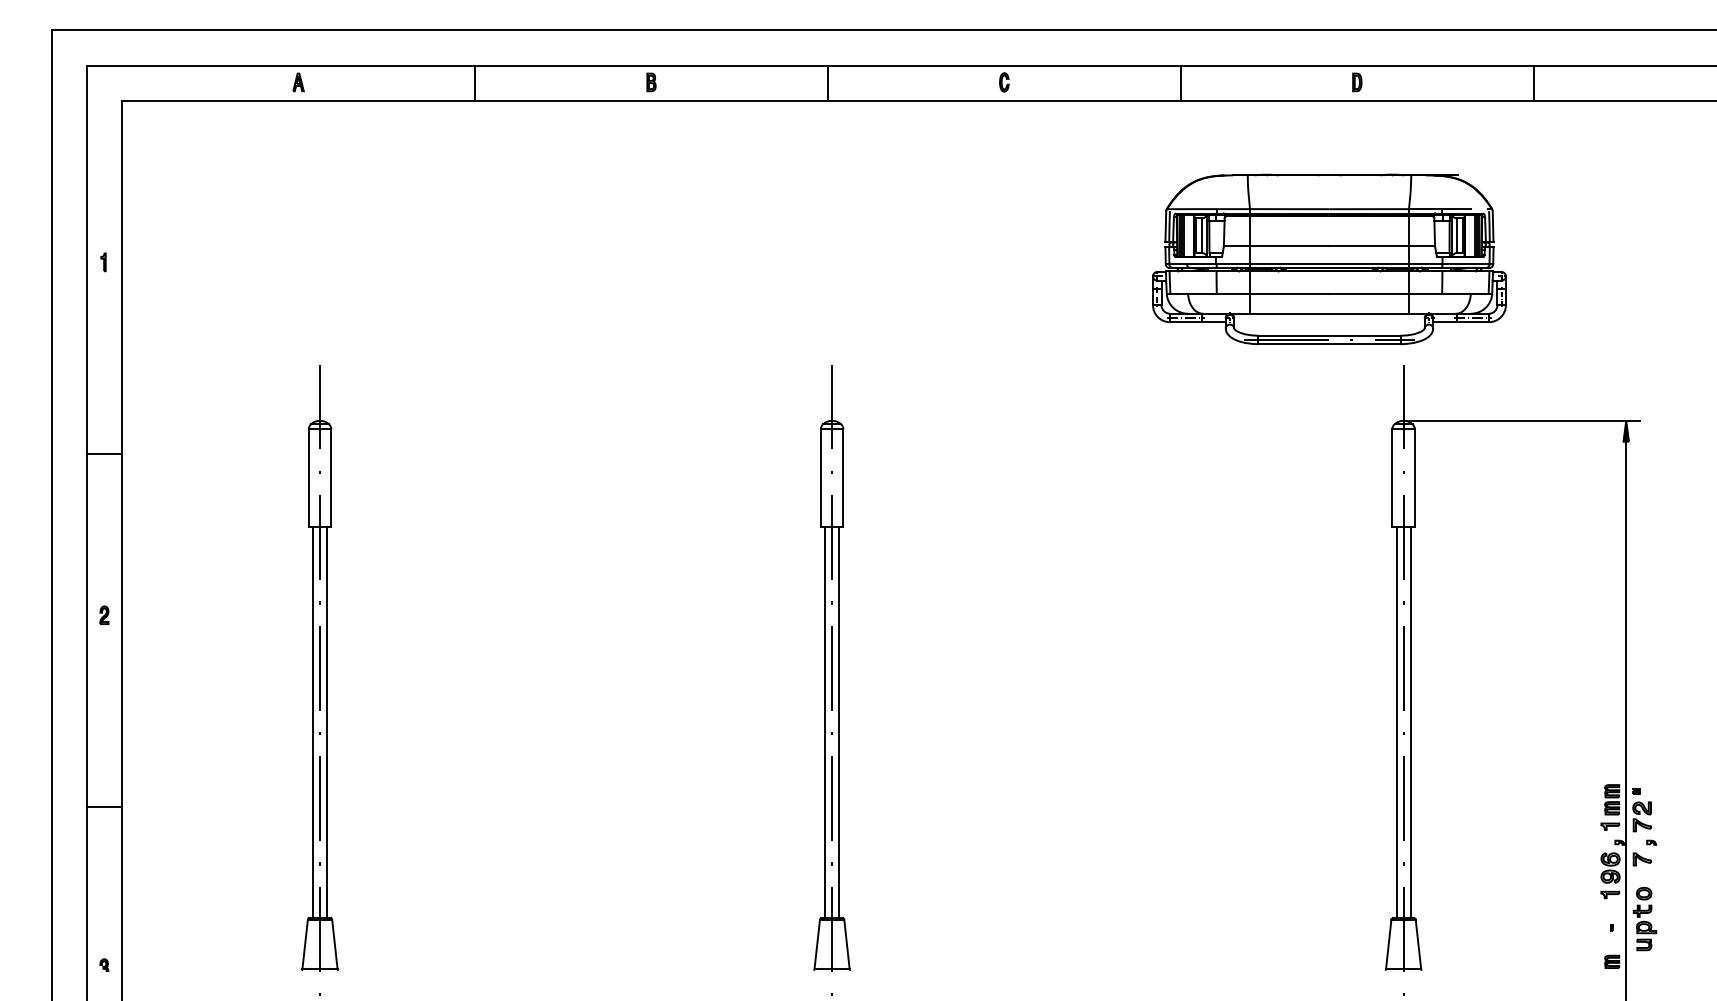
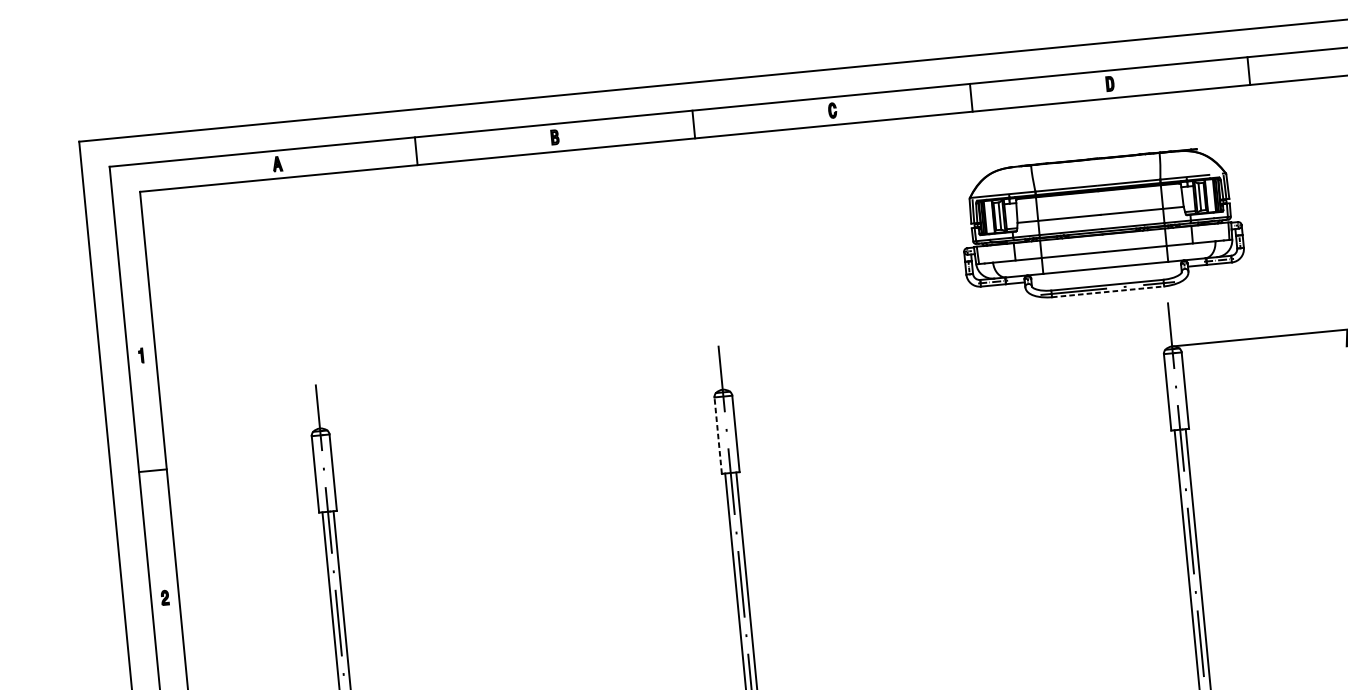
part: (103, 262) -> (141, 355), moved
line: (1329, 344) -> (1108, 292), solid -> dashed
line: (820, 478) -> (717, 436), solid -> dashed

